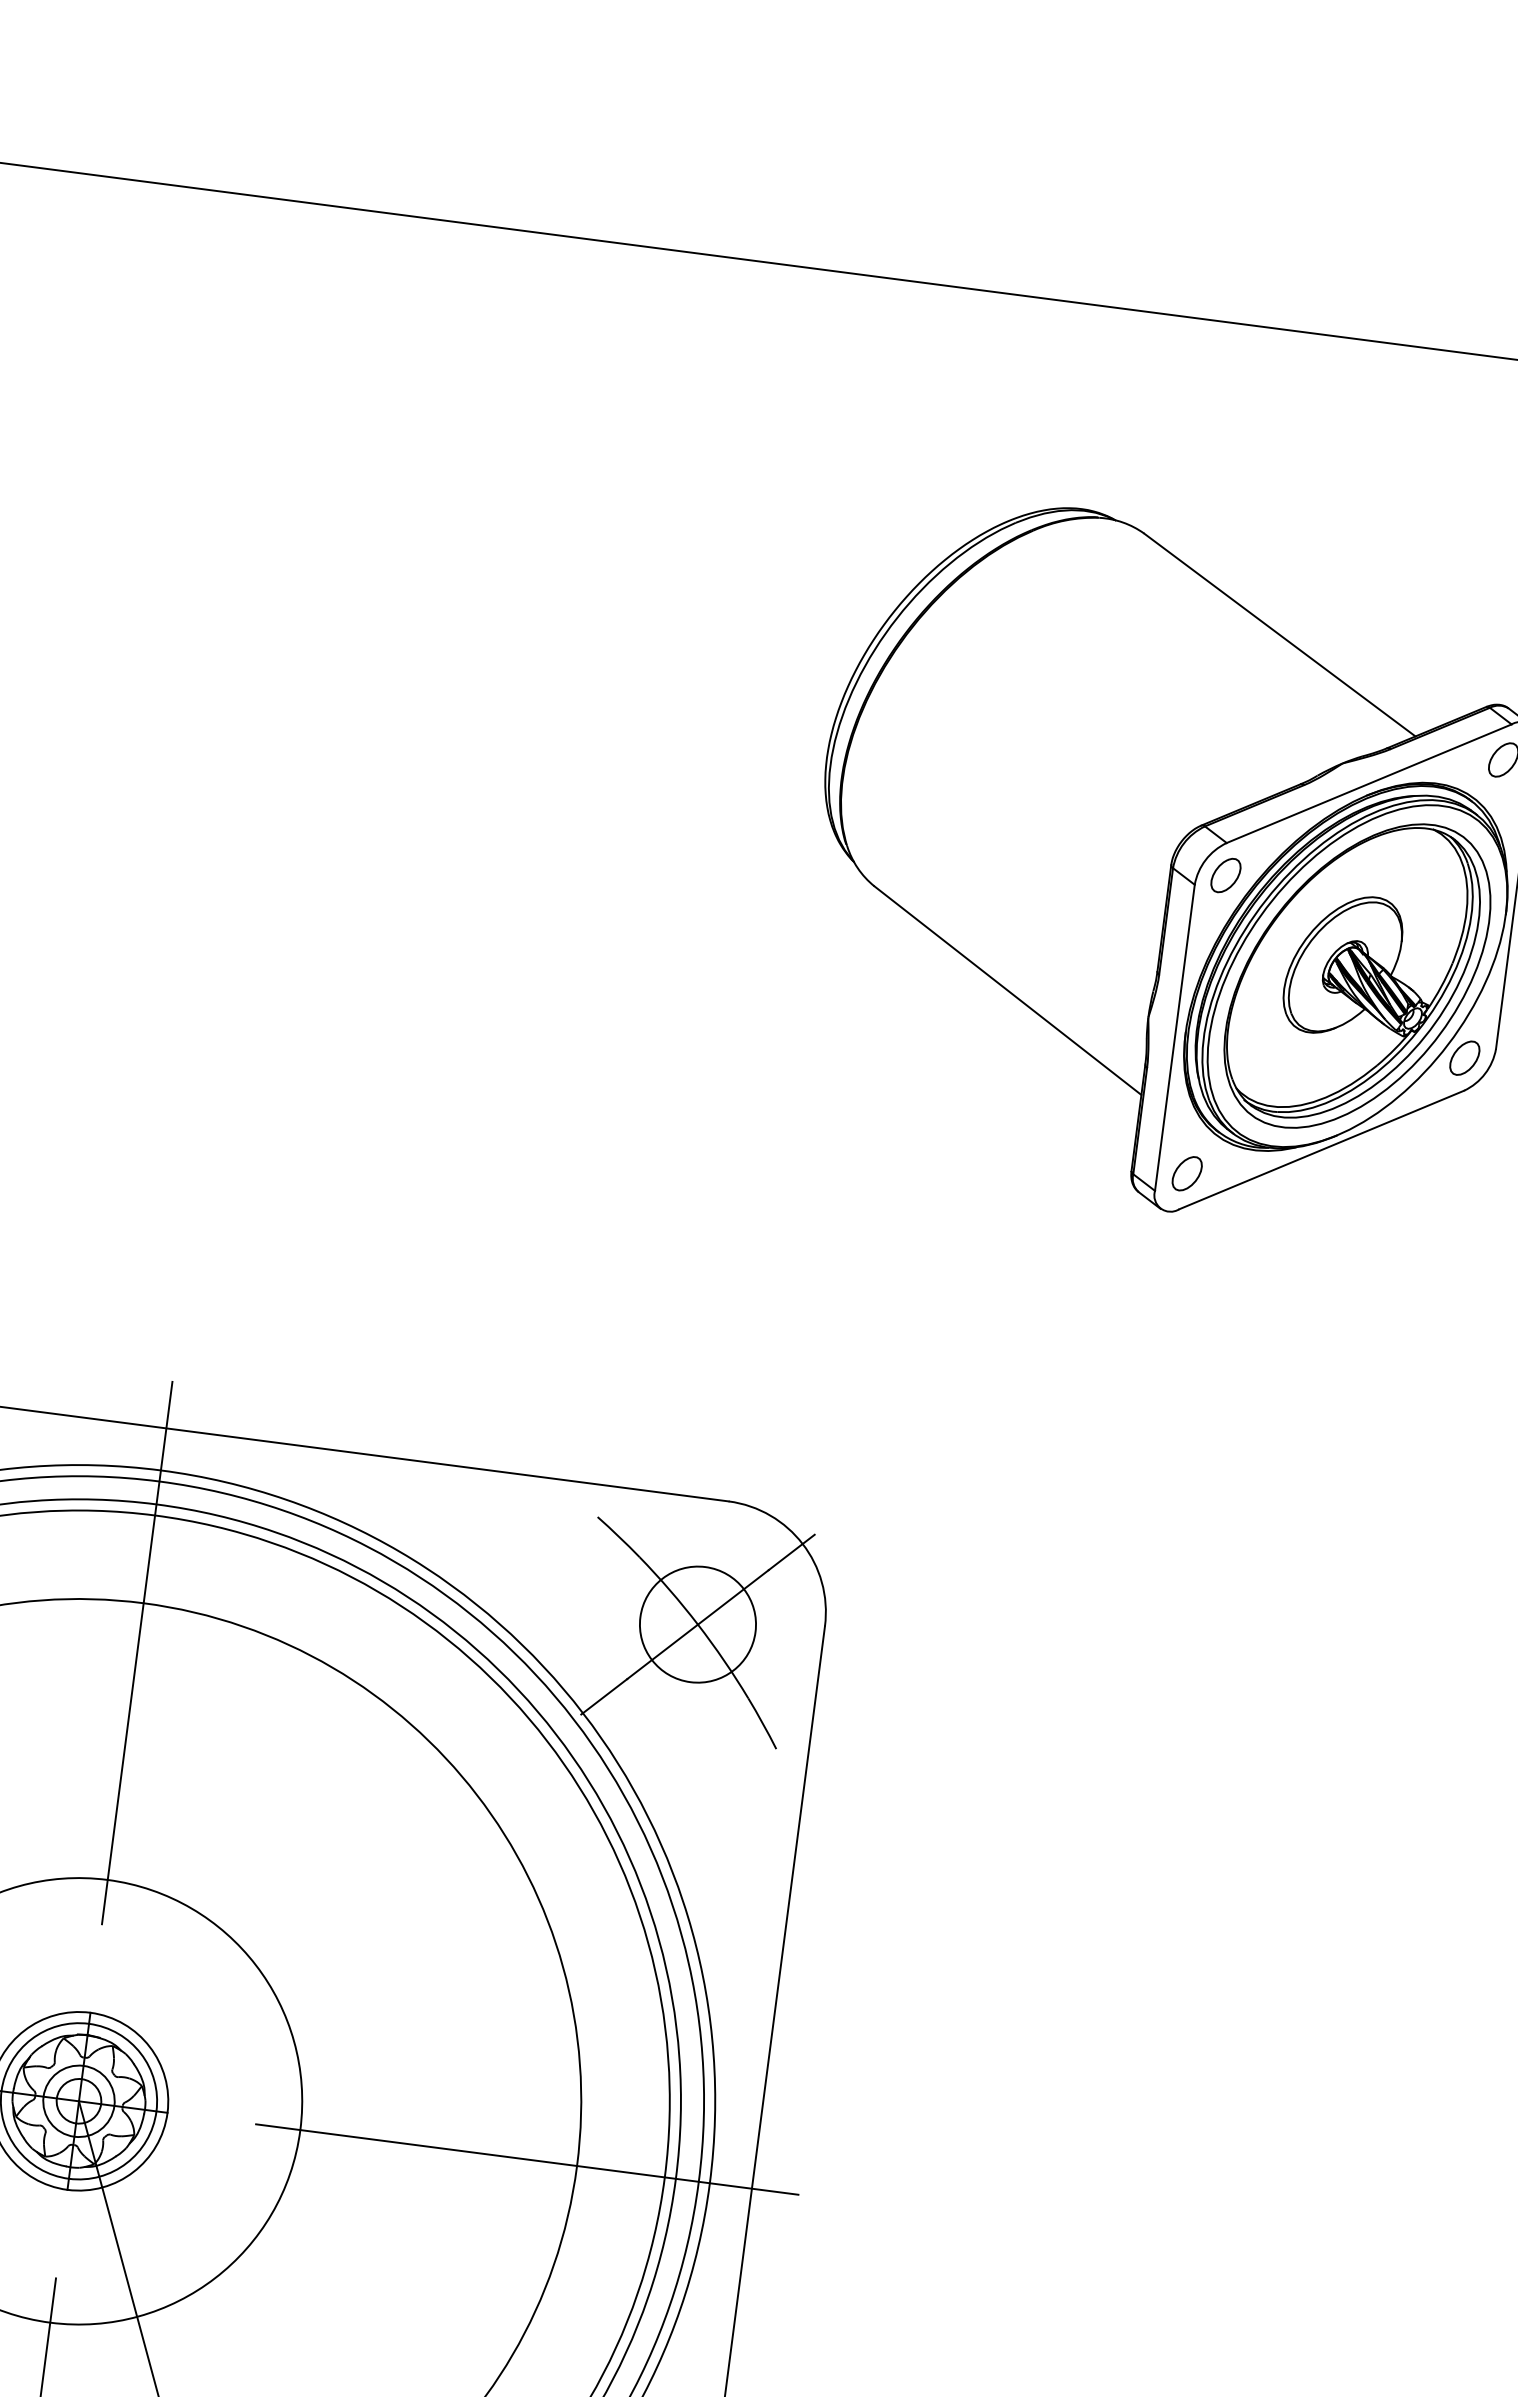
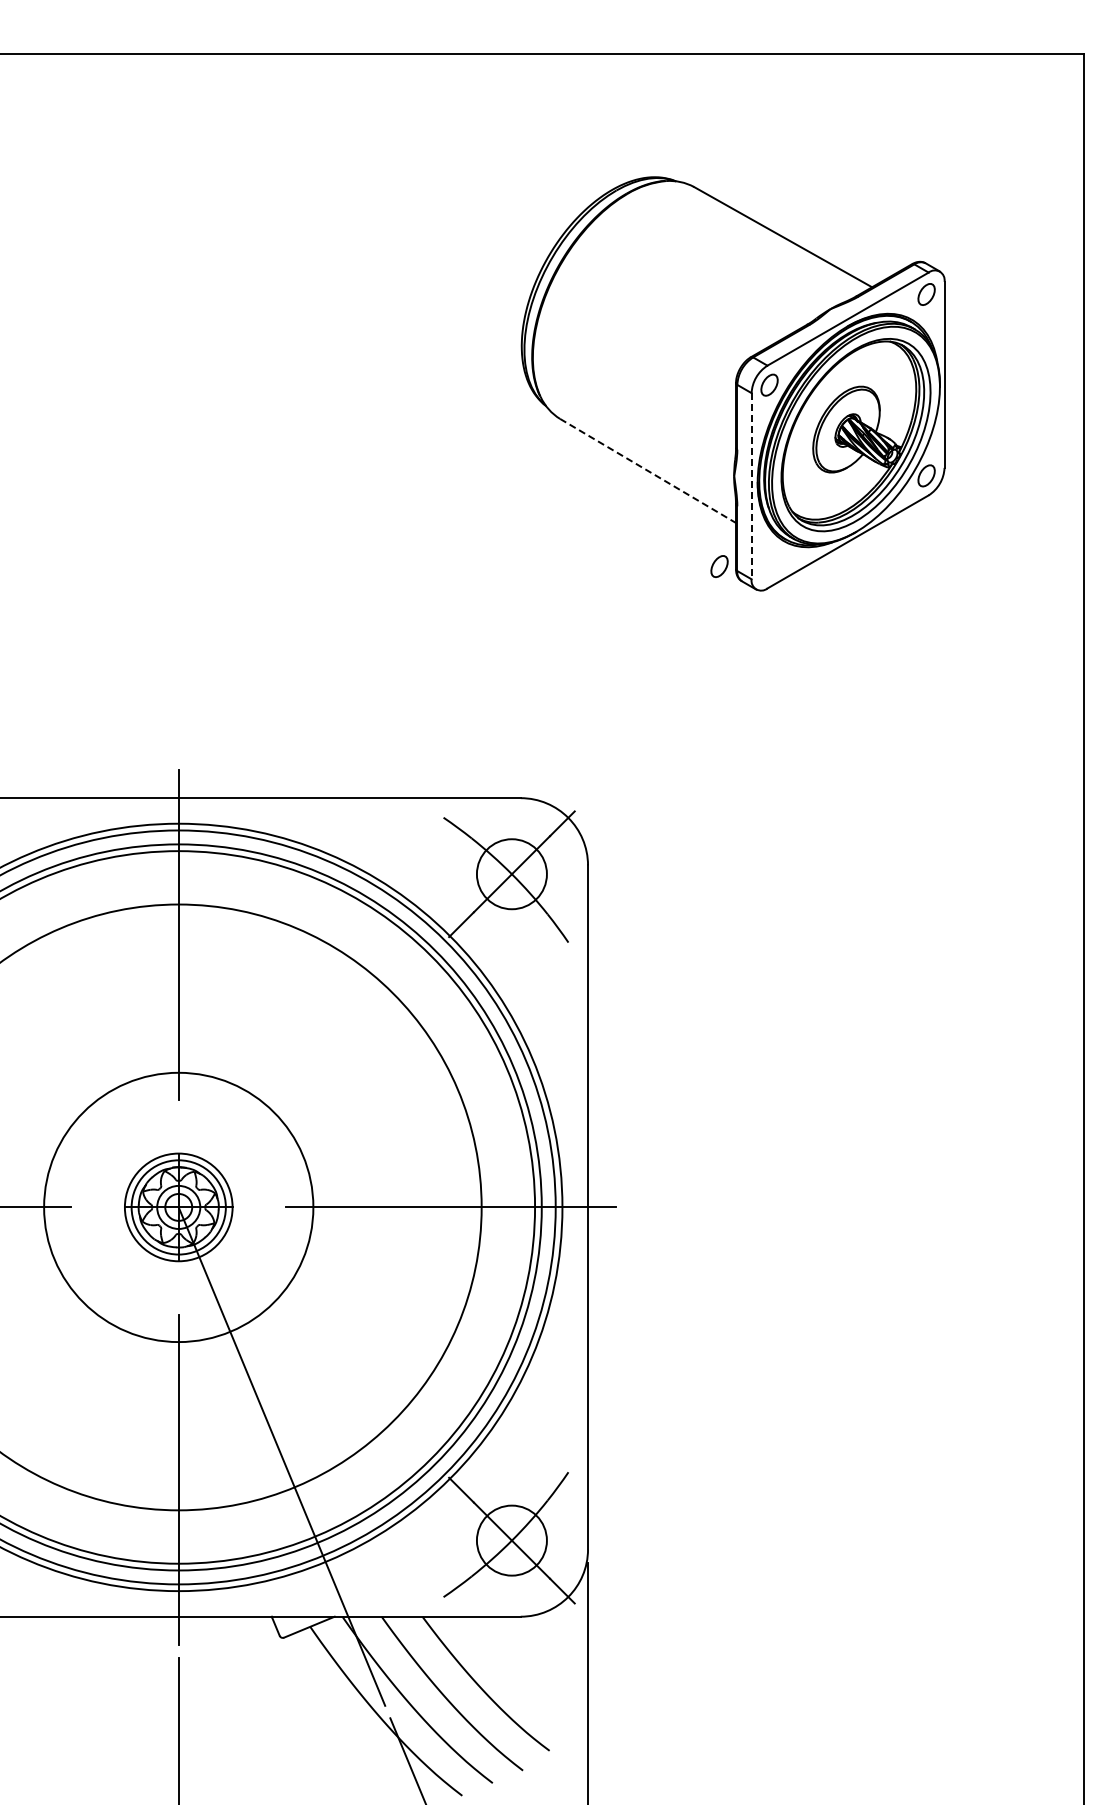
line: (1008, 991) -> (648, 471), solid -> dashed
line: (1174, 1038) -> (751, 486), solid -> dashed
part: (1187, 1173) -> (719, 566), moved

